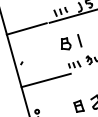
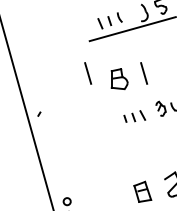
line: (26, 28) -> (47, 51), removed
line: (48, 40) -> (87, 72), added
line: (45, 80) -> (82, 145), removed

